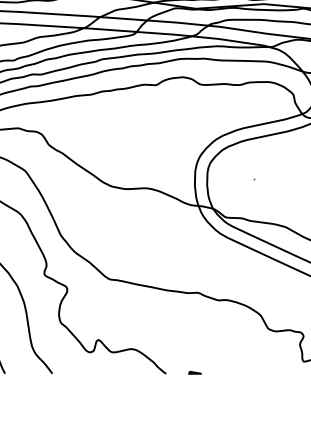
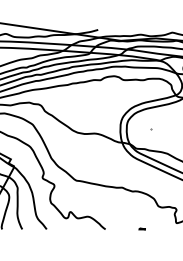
part: (193, 371) -> (141, 228), moved

